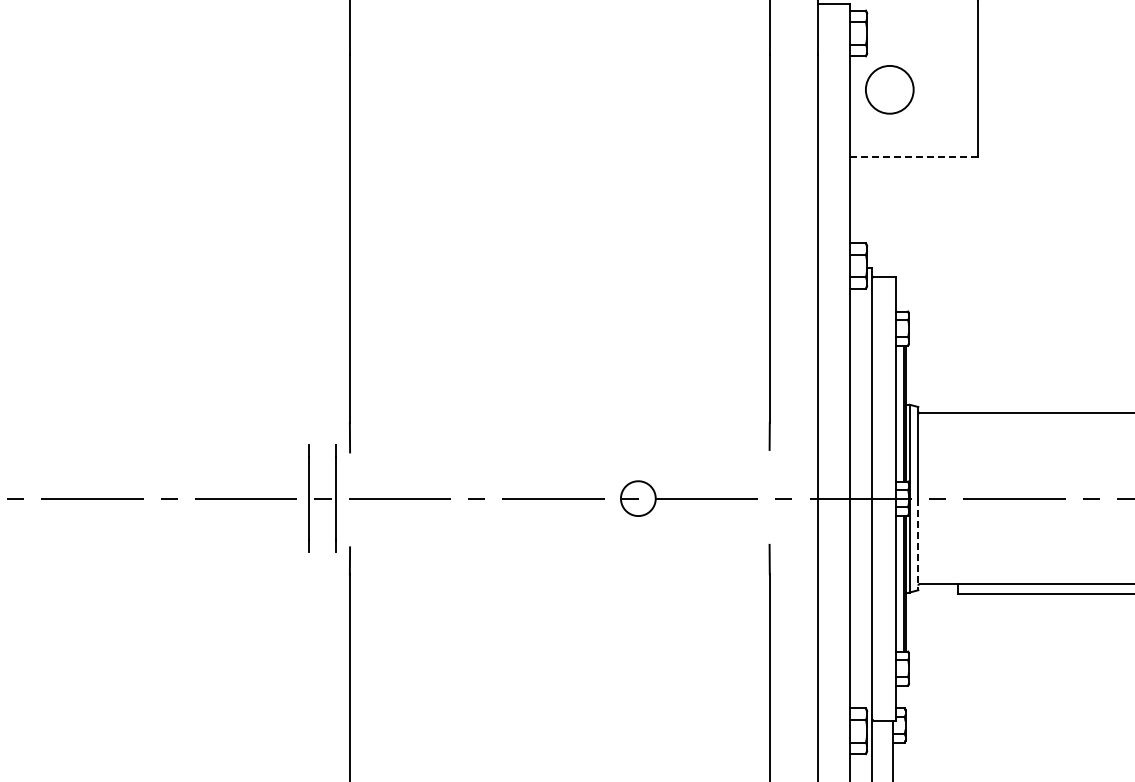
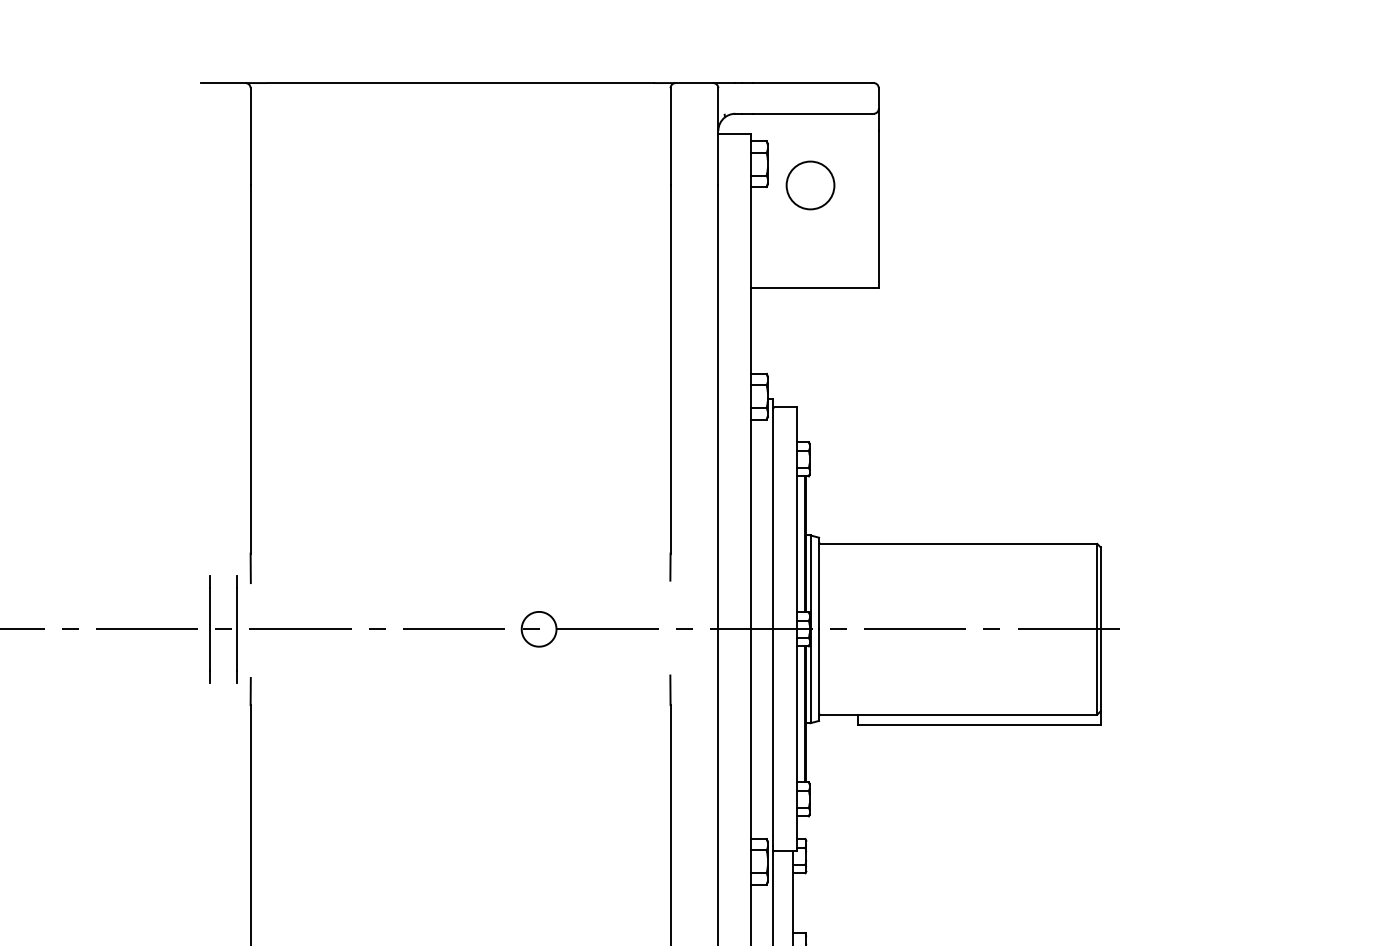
circle: (889, 89) -> (810, 185), moved
line: (911, 156) -> (812, 287), dashed -> solid
line: (918, 544) -> (819, 675), dashed -> solid

